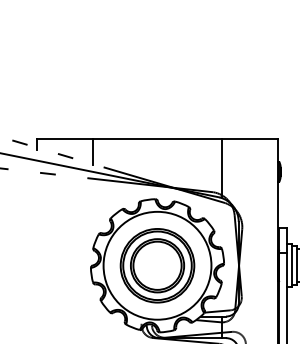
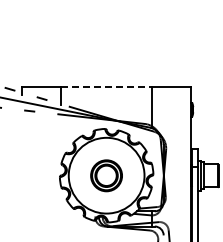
line: (158, 138) -> (107, 86), solid -> dashed
part: (157, 265) -> (106, 175), size x0.6

